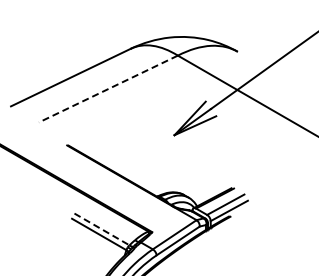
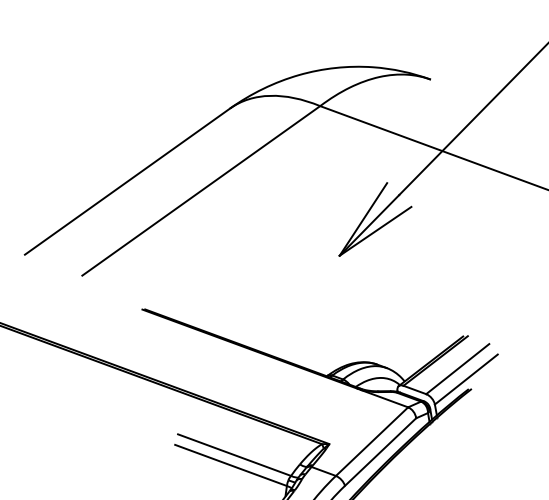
line: (107, 89) -> (199, 192), dashed -> solid
line: (102, 229) -> (235, 455), dashed -> solid

